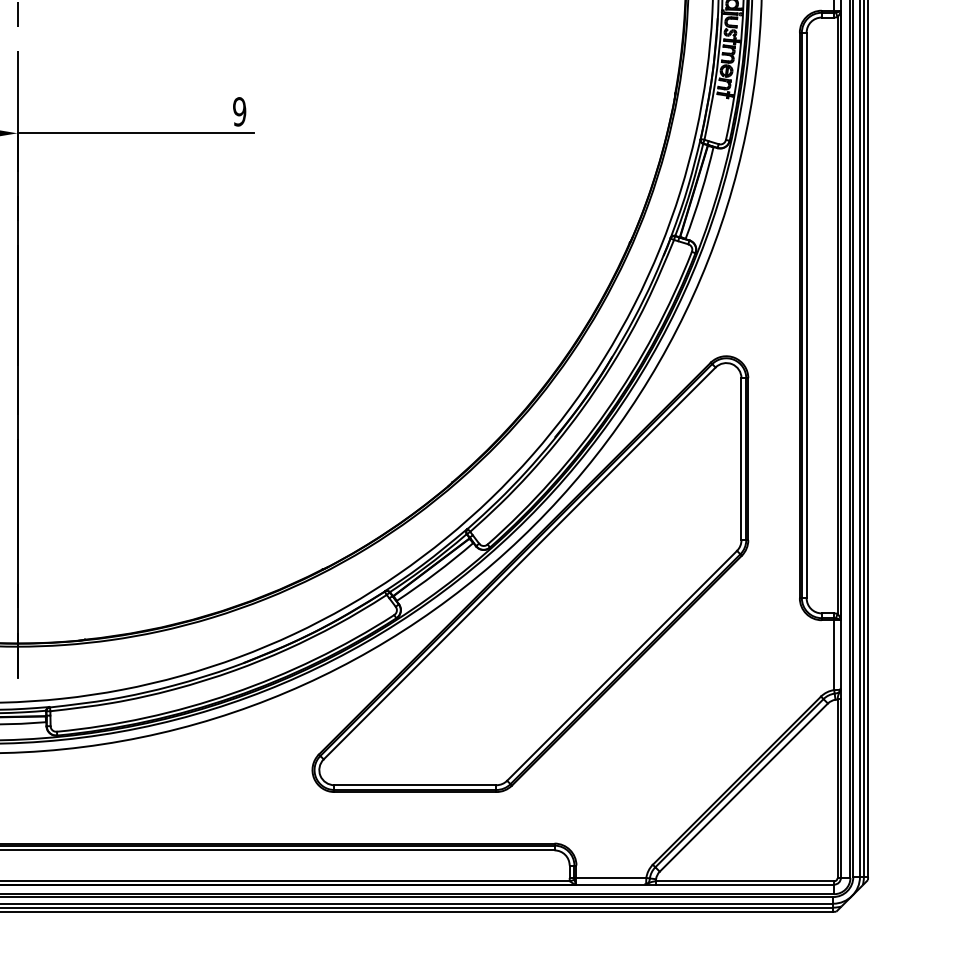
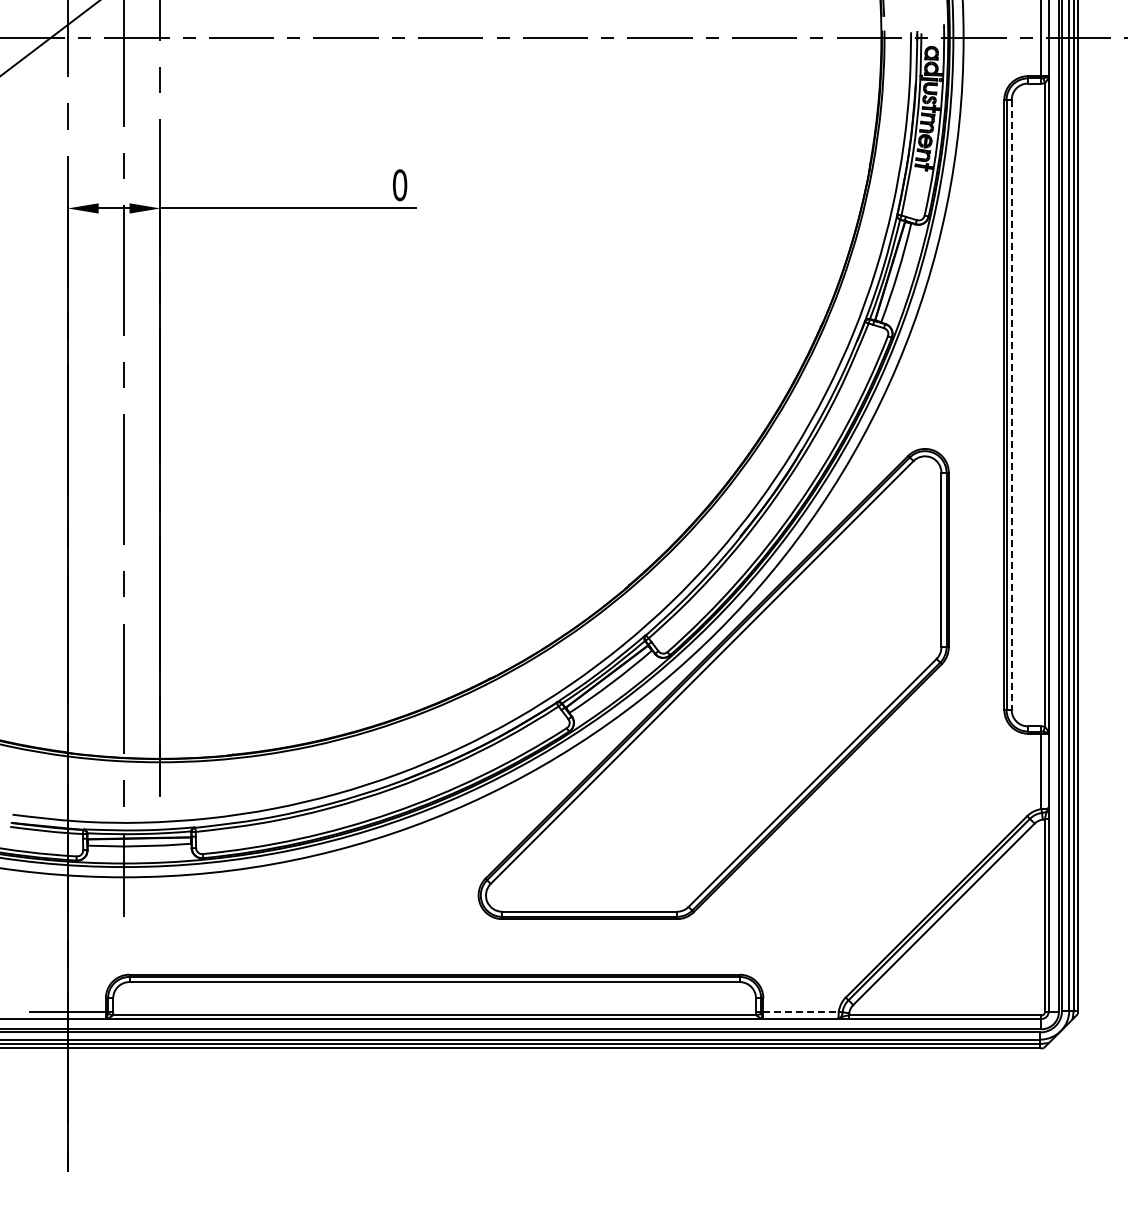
text: (239, 112) -> (399, 185), 9 -> 0
line: (806, 315) -> (1011, 405), solid -> dashed
line: (611, 877) -> (801, 1011), solid -> dashed

